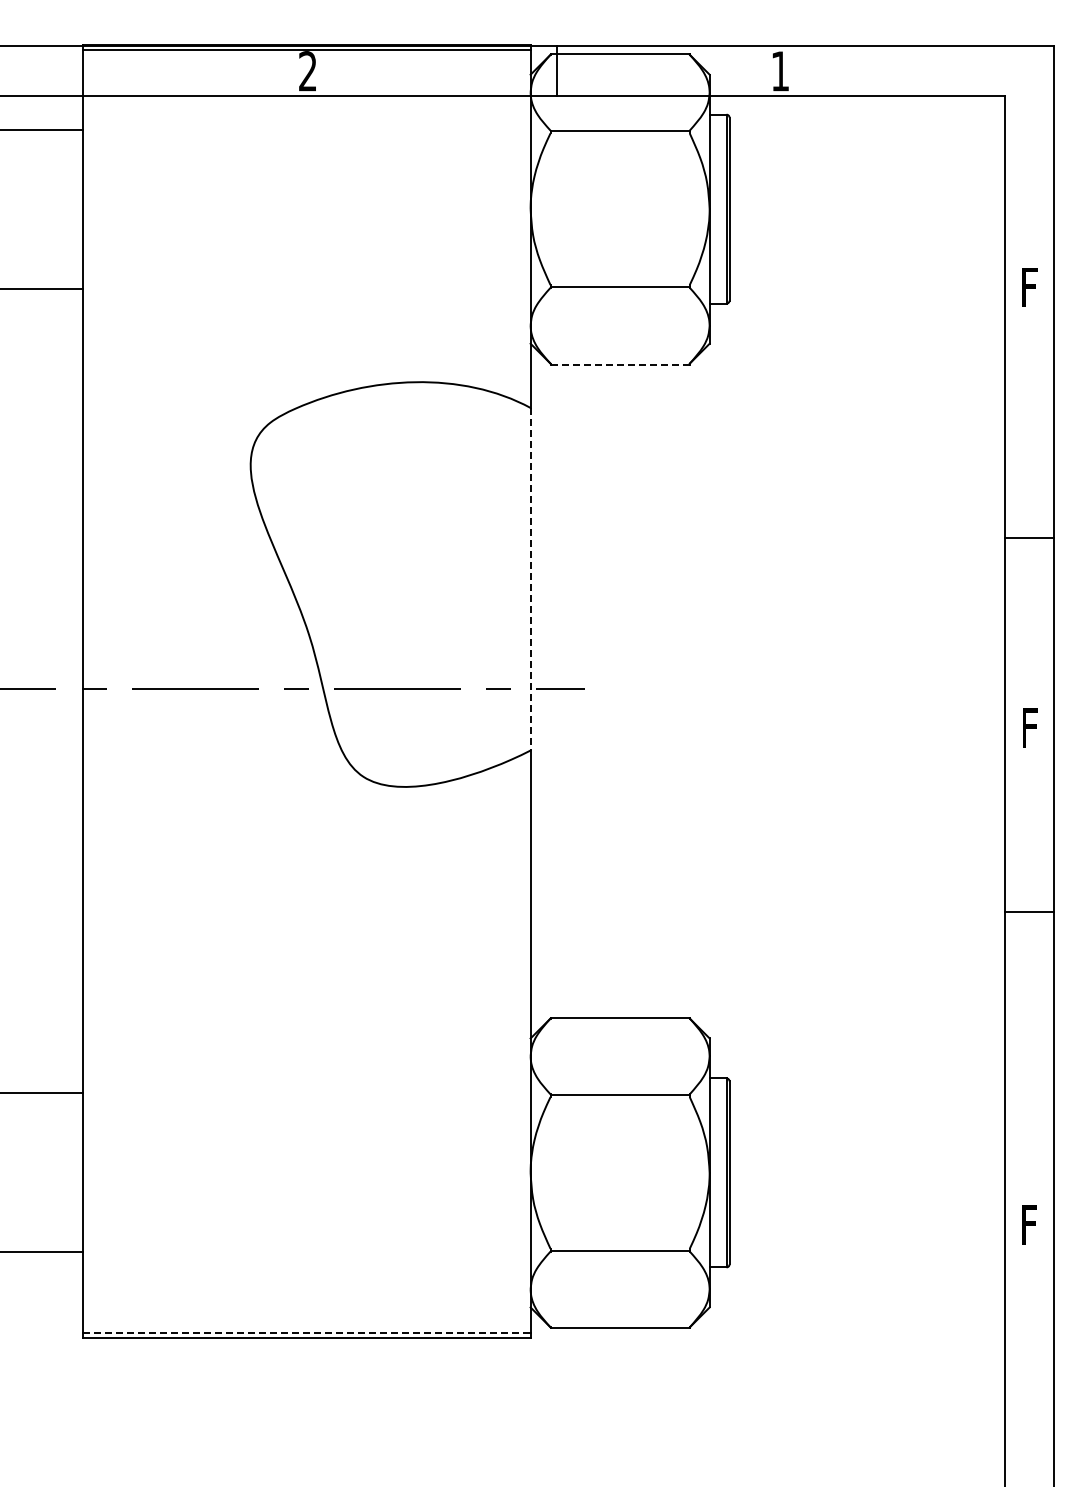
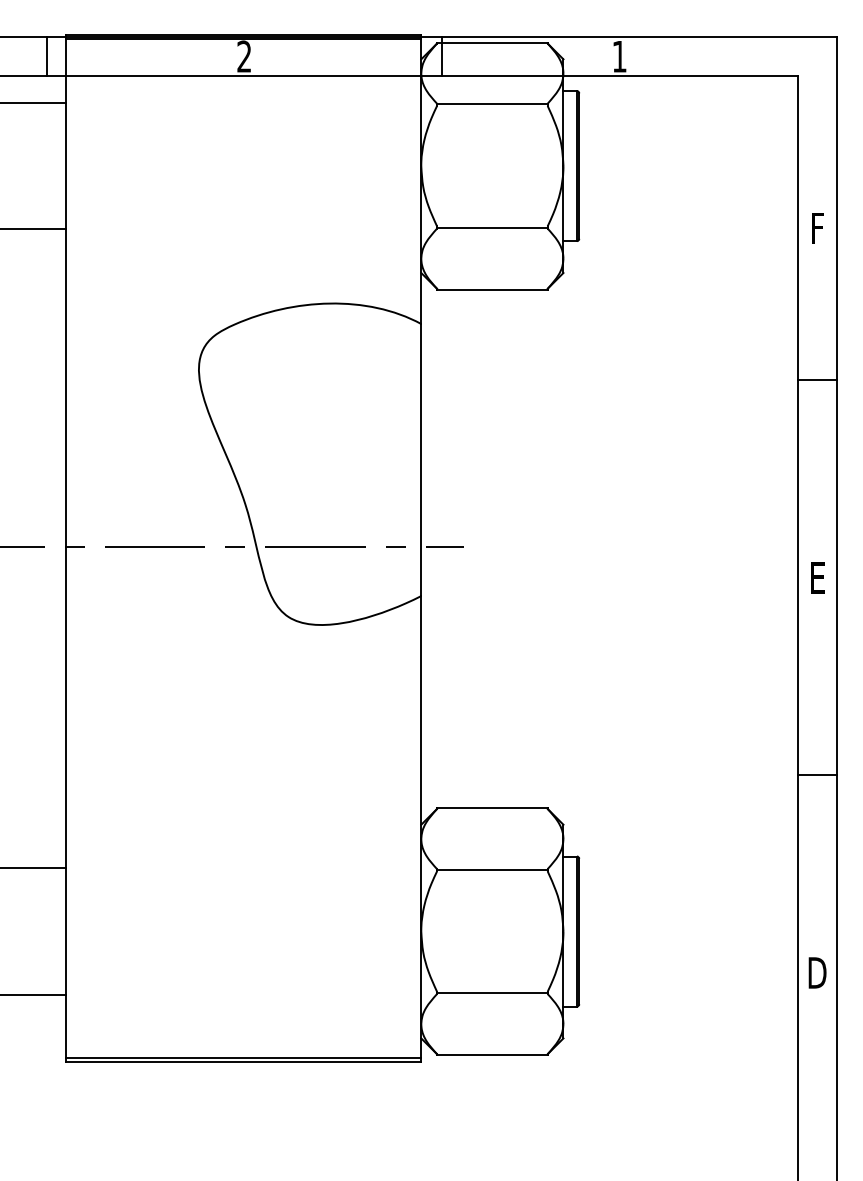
line: (59, 71) -> (47, 56), added
line: (620, 364) -> (492, 289), dashed -> solid
line: (1029, 538) -> (817, 380), moved
line: (530, 579) -> (421, 460), dashed -> solid
text: (1030, 727) -> (818, 577), F -> E
line: (1029, 912) -> (817, 775), moved
text: (1029, 1224) -> (817, 972), F -> D
line: (306, 1332) -> (243, 1058), dashed -> solid

